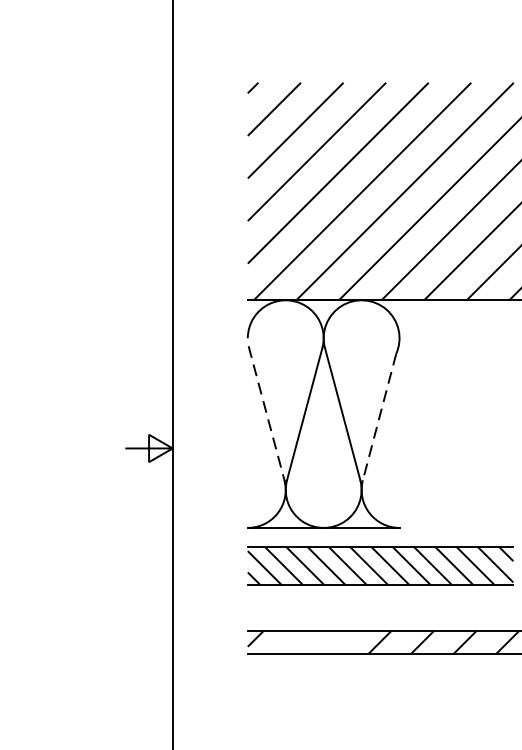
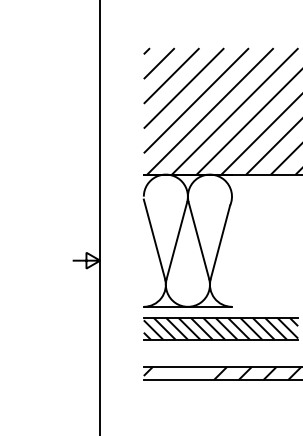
line: (266, 413) -> (154, 240), dashed -> solid
line: (379, 417) -> (220, 242), dashed -> solid

